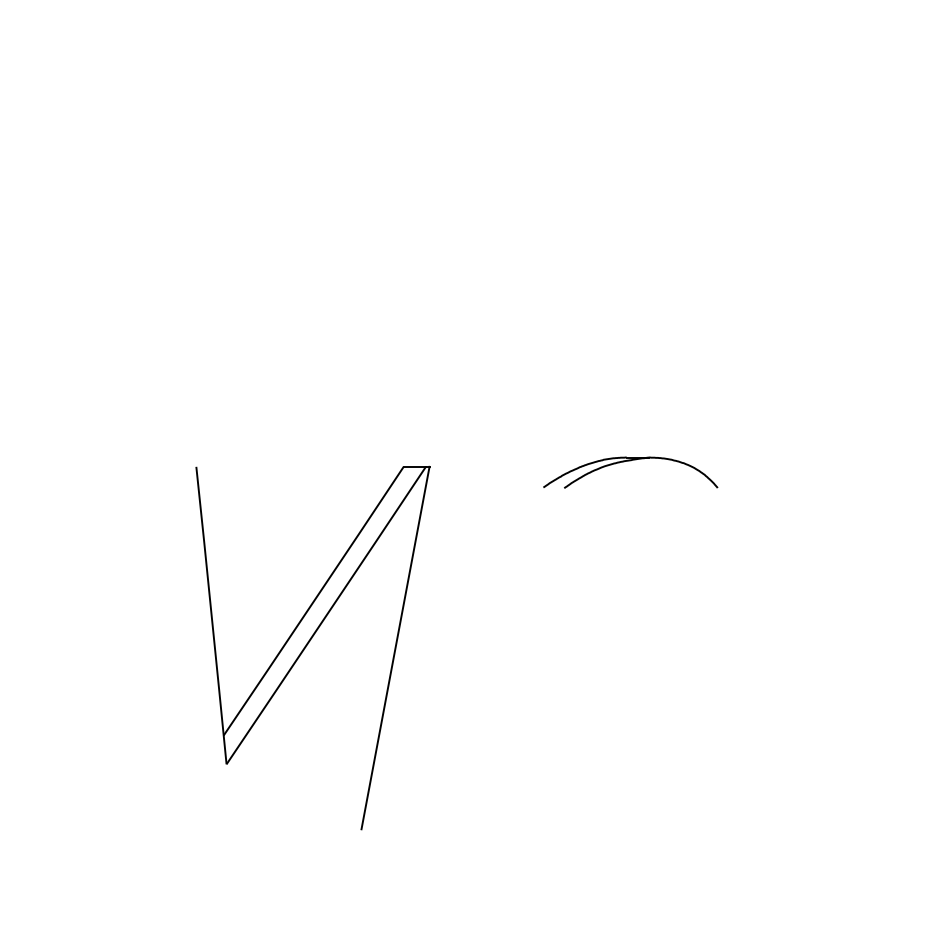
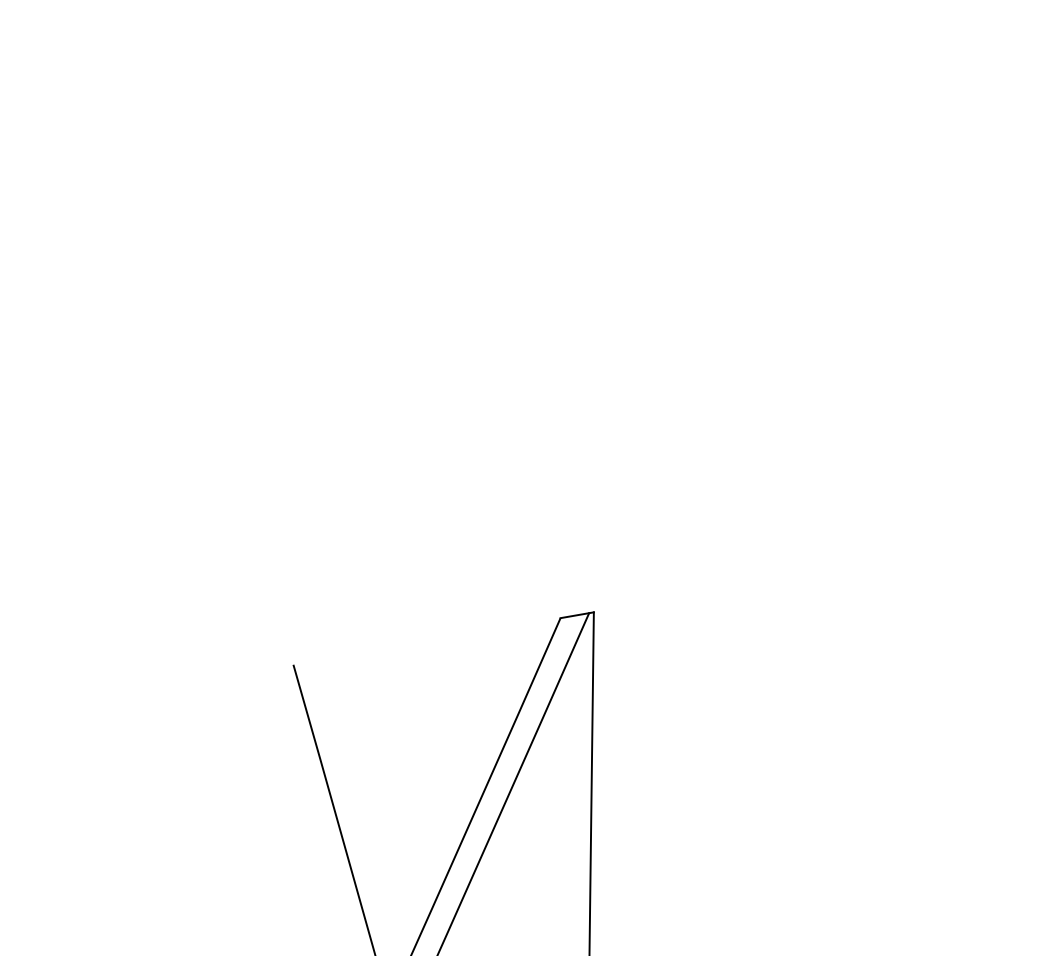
part: (630, 461) -> (851, 560), removed

